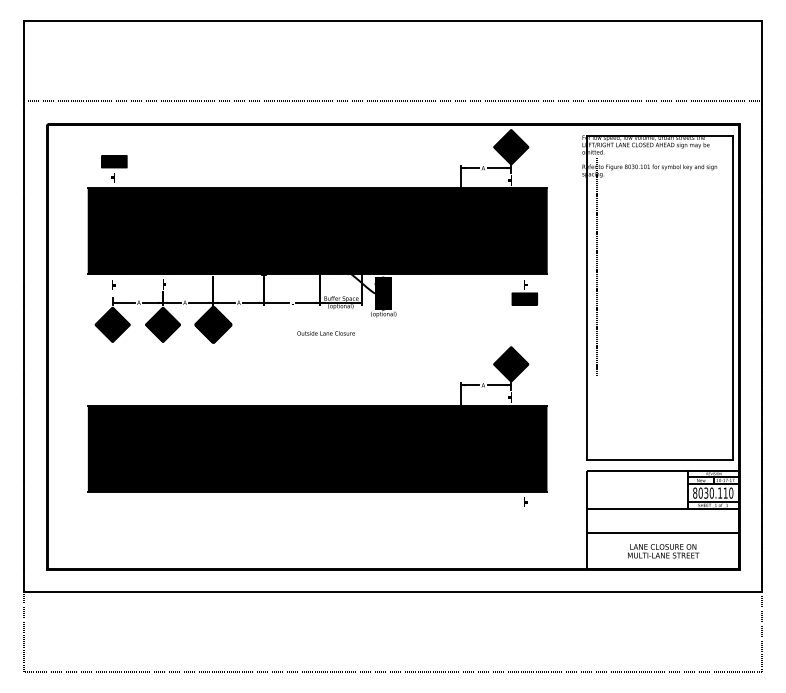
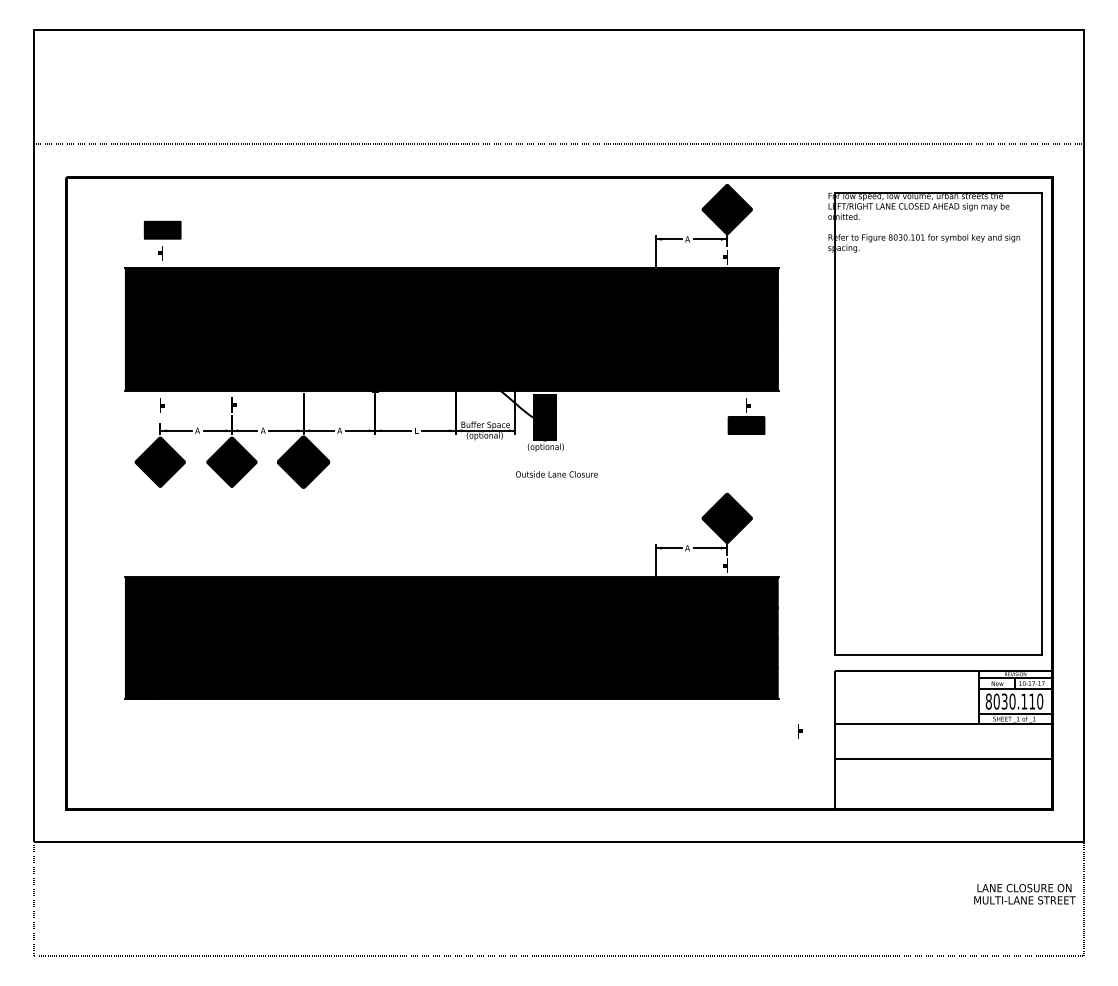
line: (597, 266) -> (849, 379), removed
text: (325, 333) -> (556, 474), moved
part: (526, 502) -> (800, 731), moved
text: (663, 551) -> (1024, 894), moved

